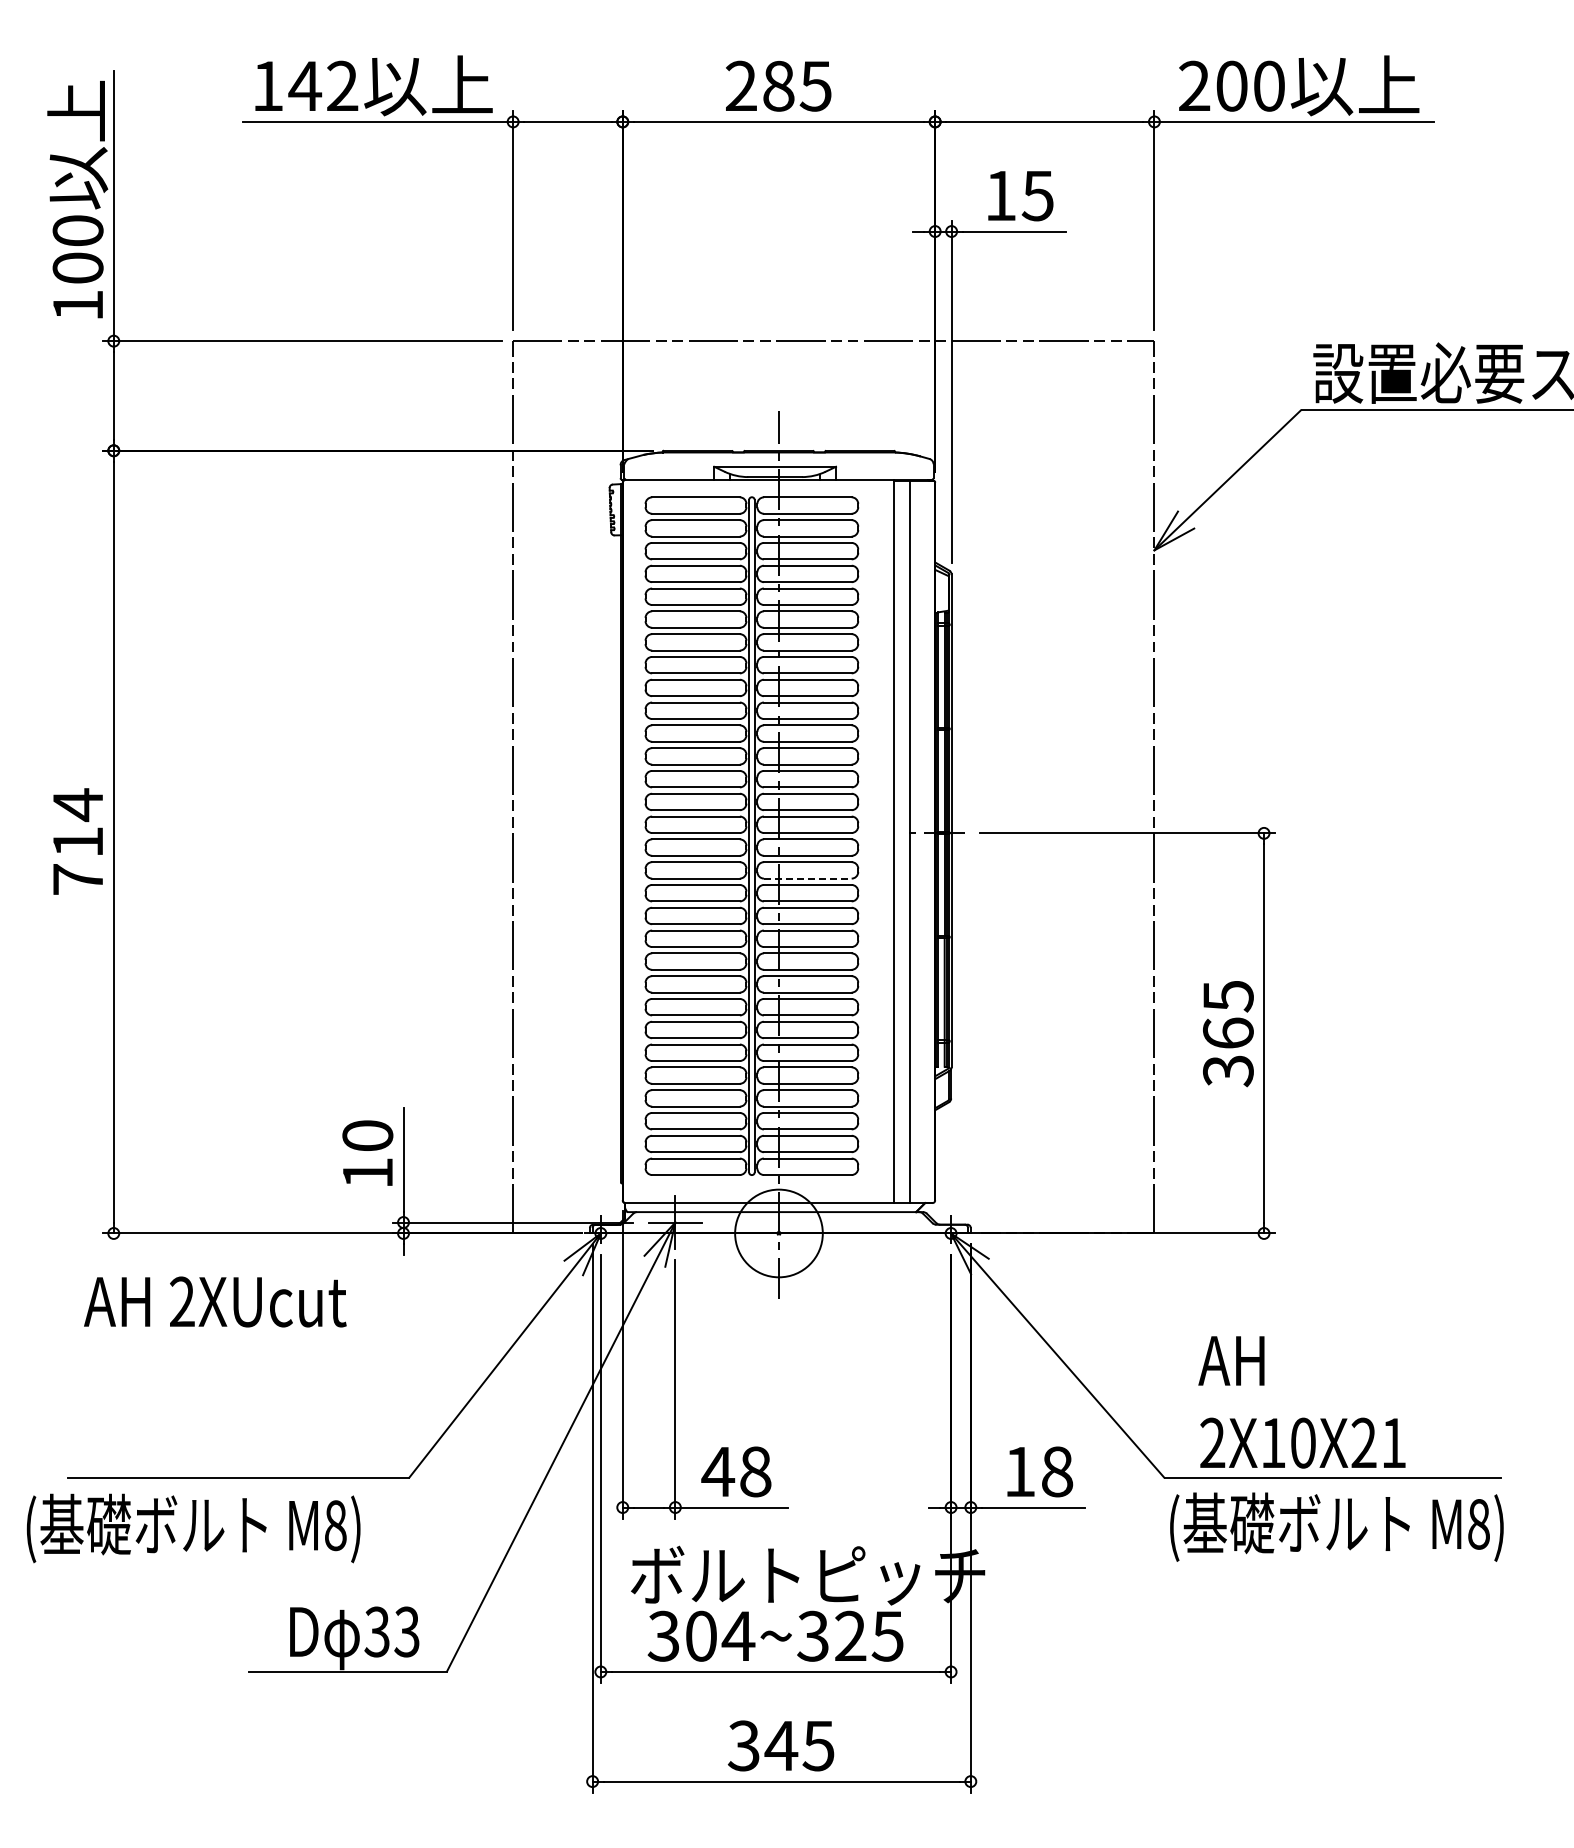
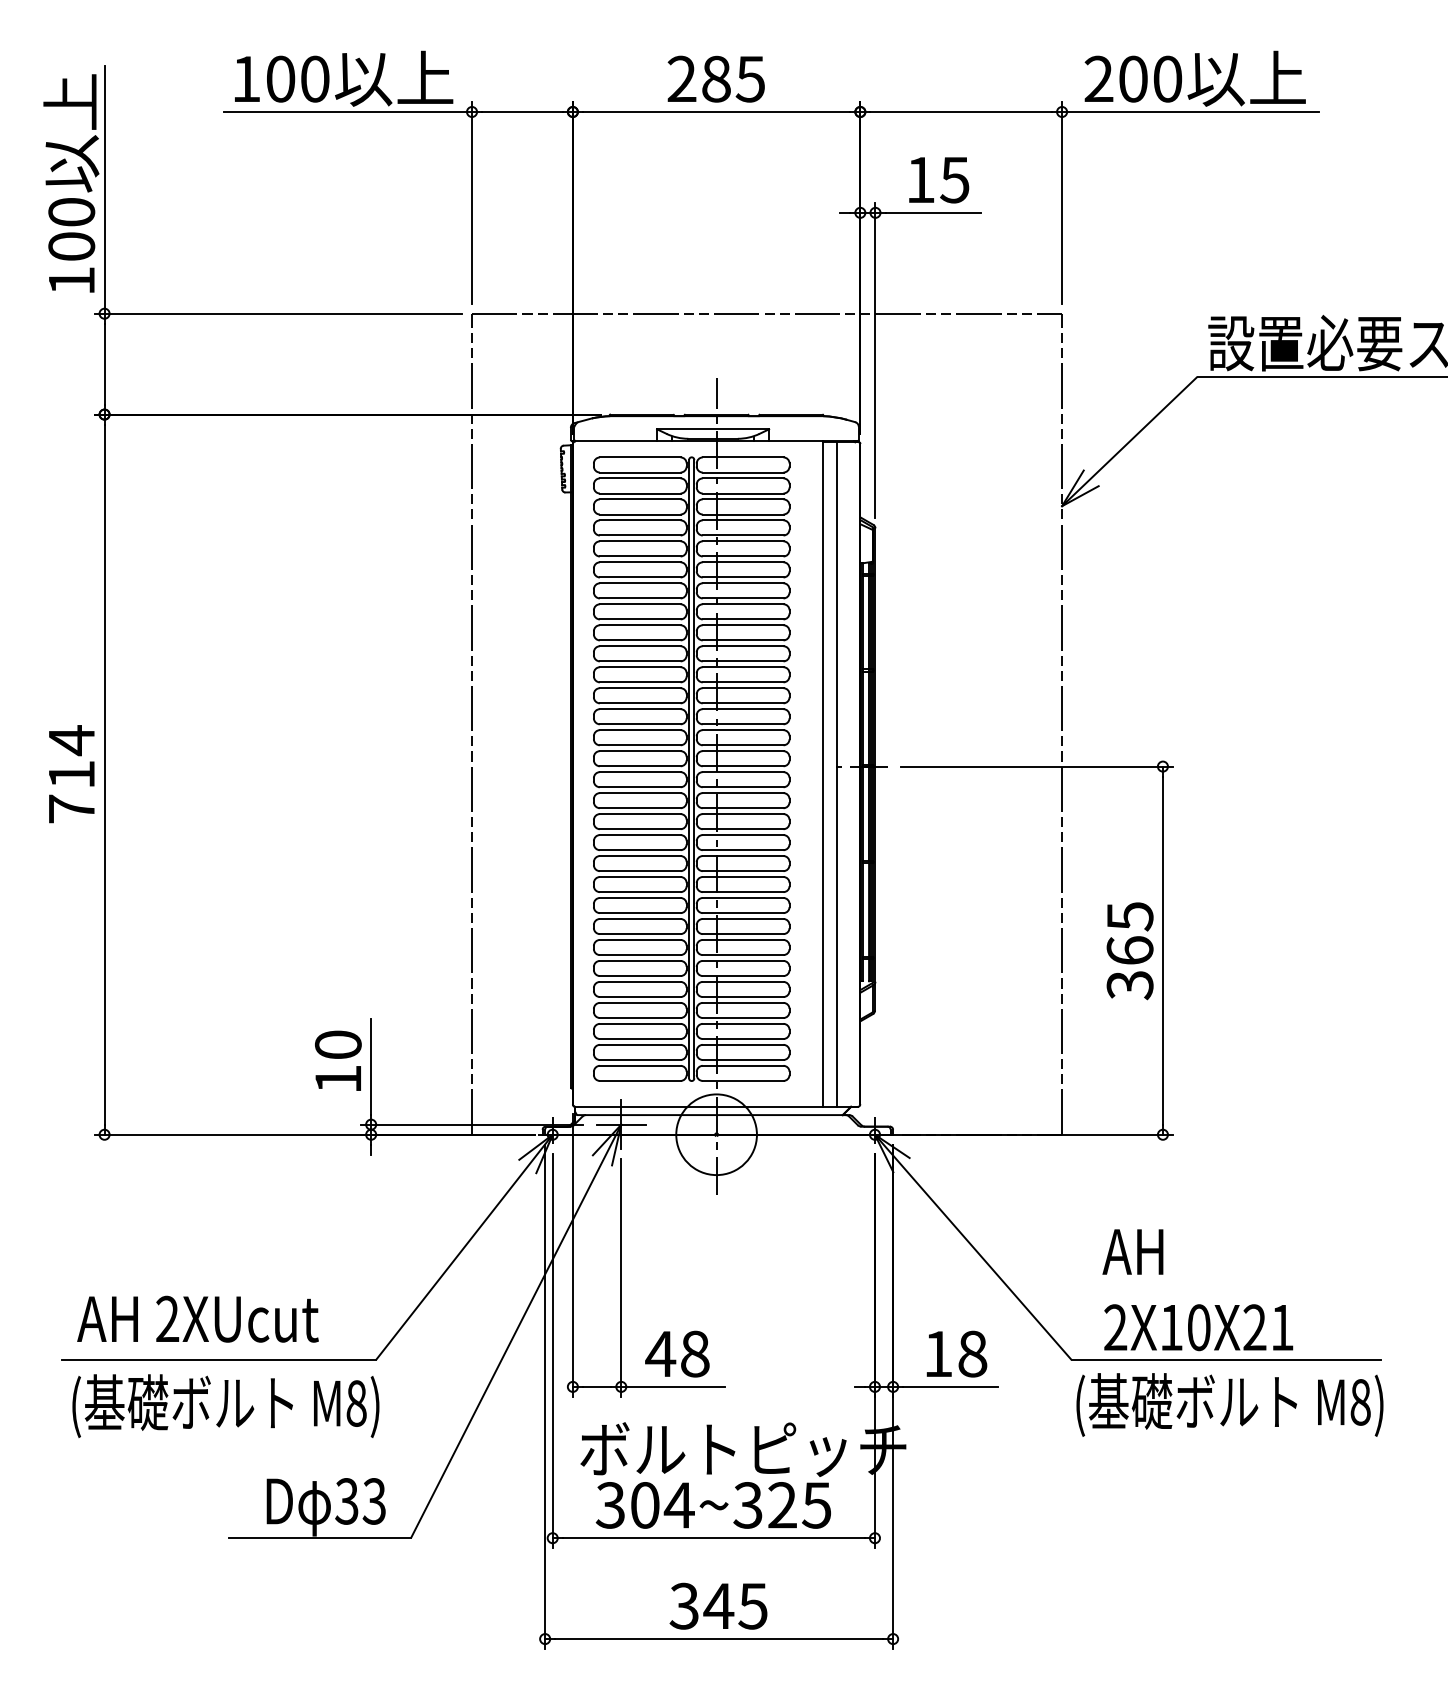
text: (323, 85) -> (297, 78), 142 -> 100
line: (807, 878) -> (742, 808), dashed -> solid
text: (215, 1301) -> (198, 1318), moved
text: (193, 1528) -> (225, 1406), moved

